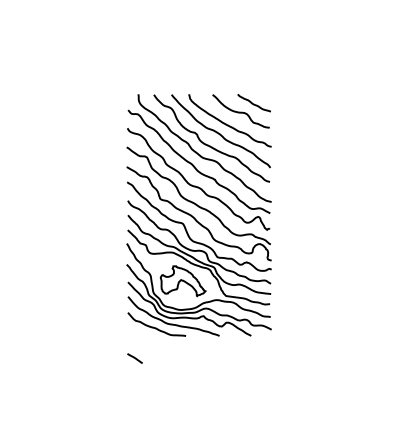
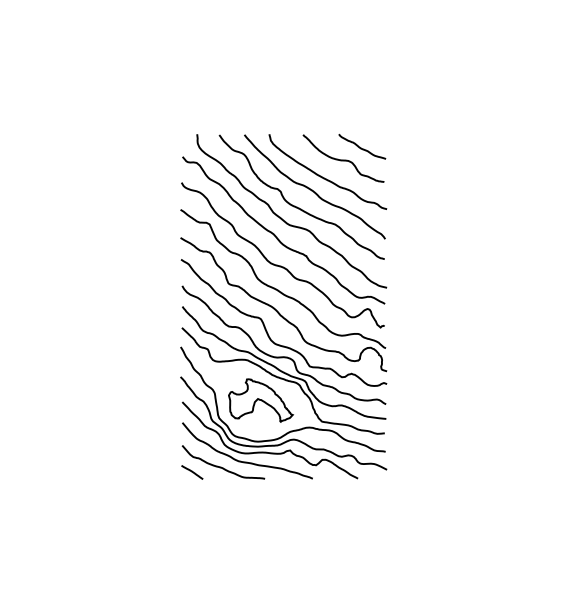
line: (134, 358) -> (191, 472), moved

